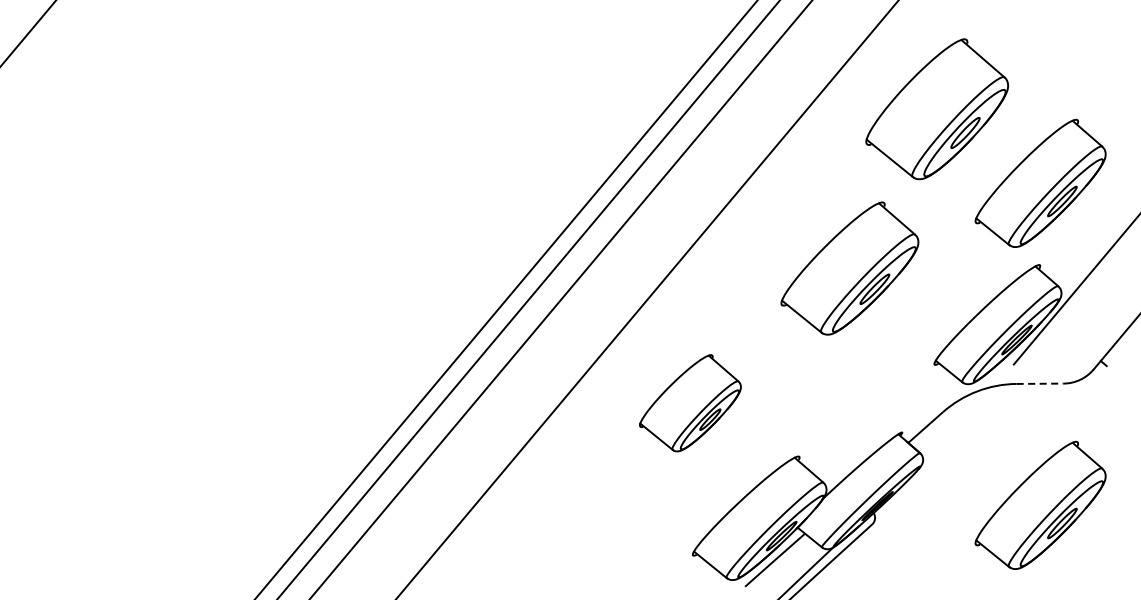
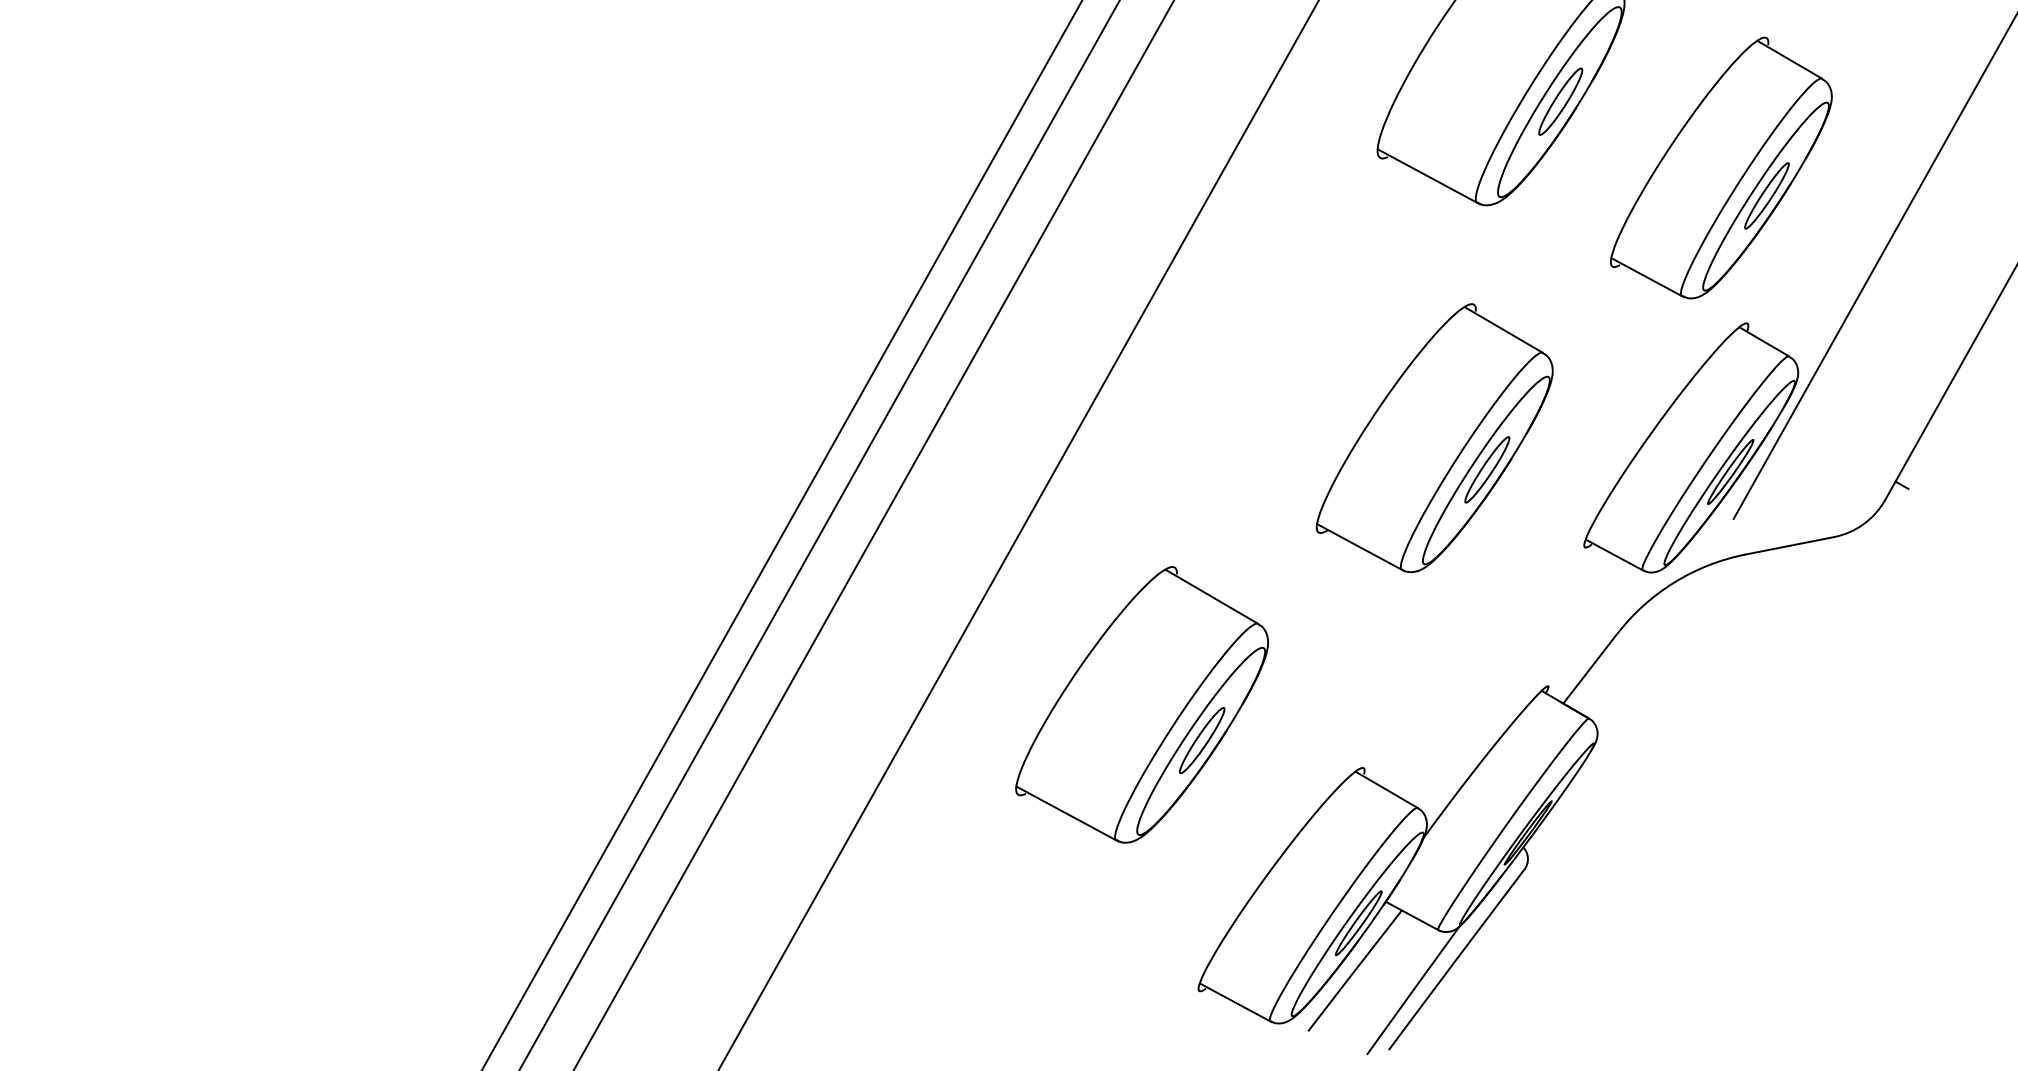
part: (849, 268) -> (1432, 439), moved
line: (1040, 383) -> (1790, 545), dashed -> solid
part: (690, 402) -> (1140, 704), size x1.43
part: (1040, 504) -> (1833, 772), removed

